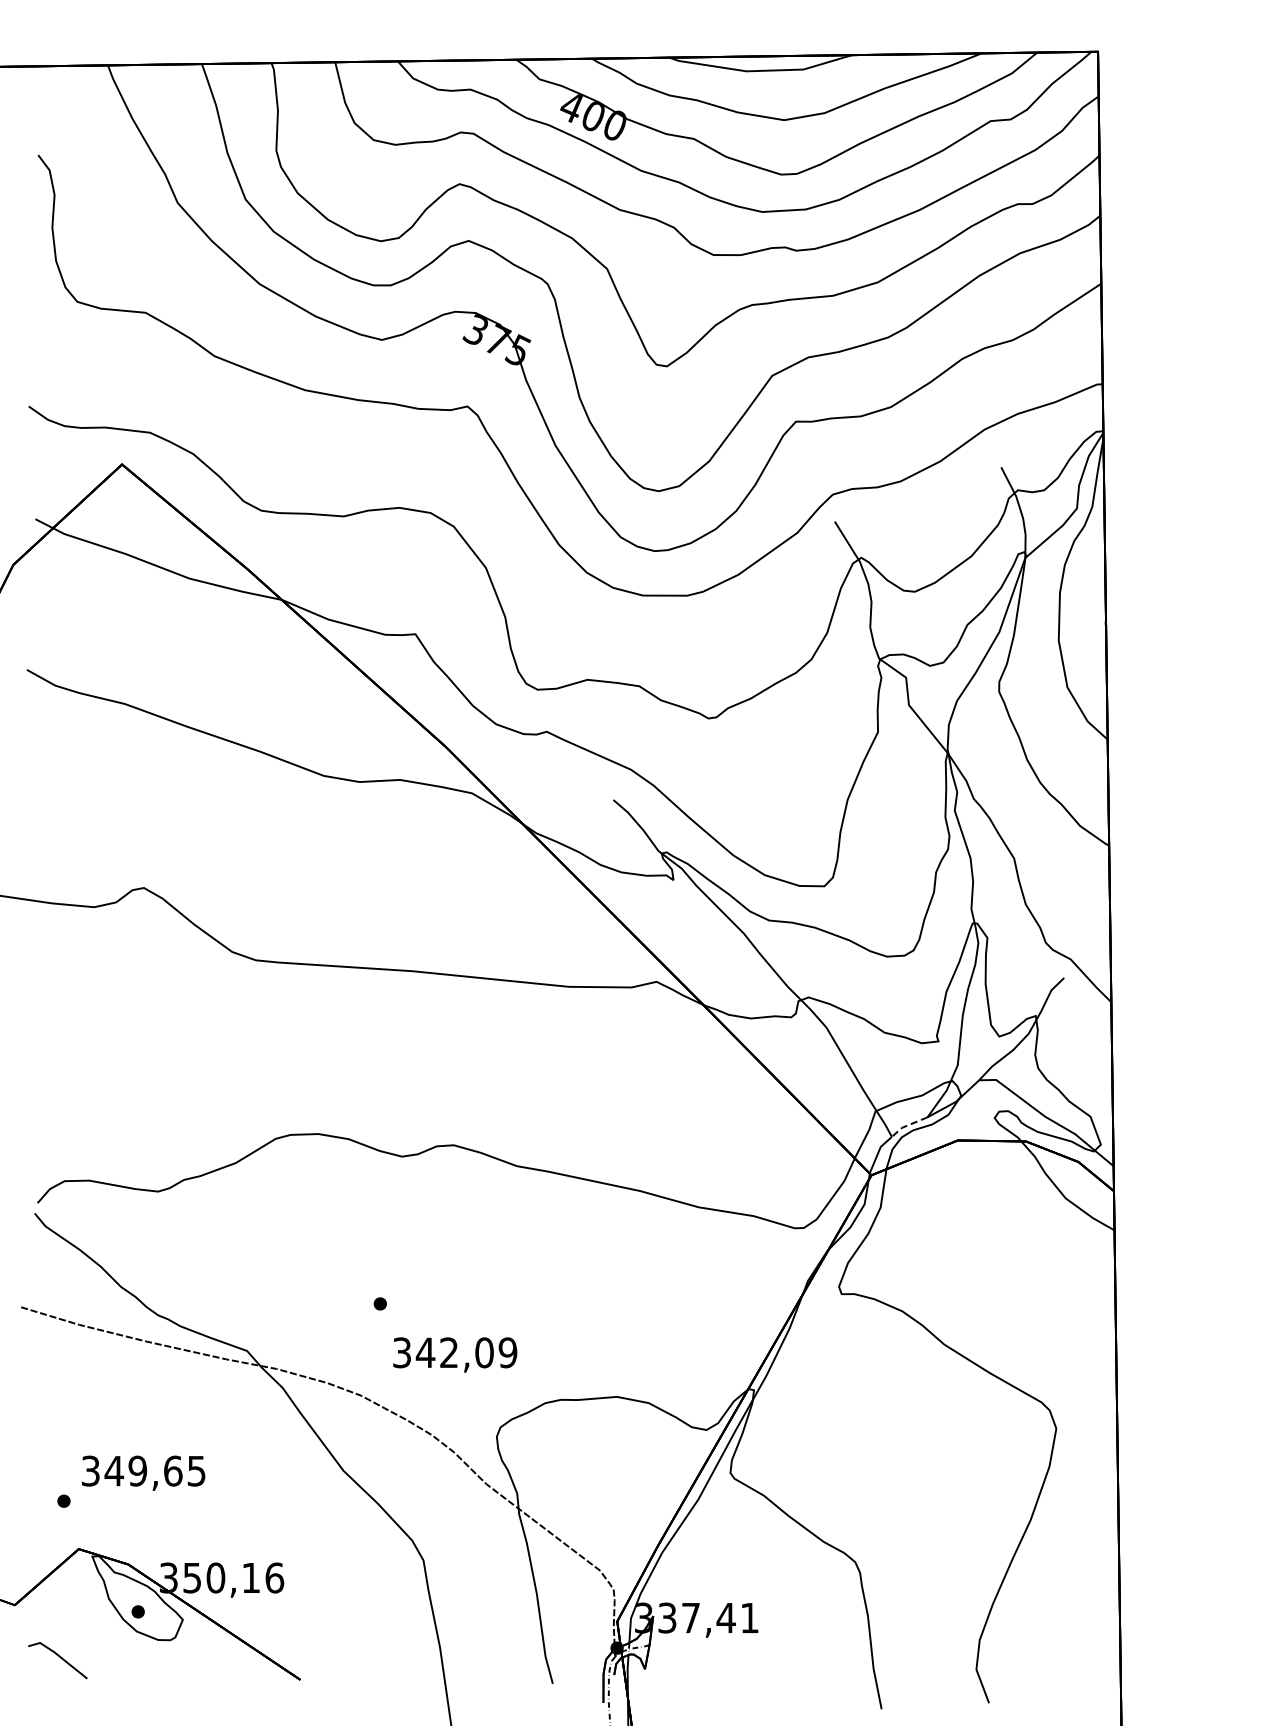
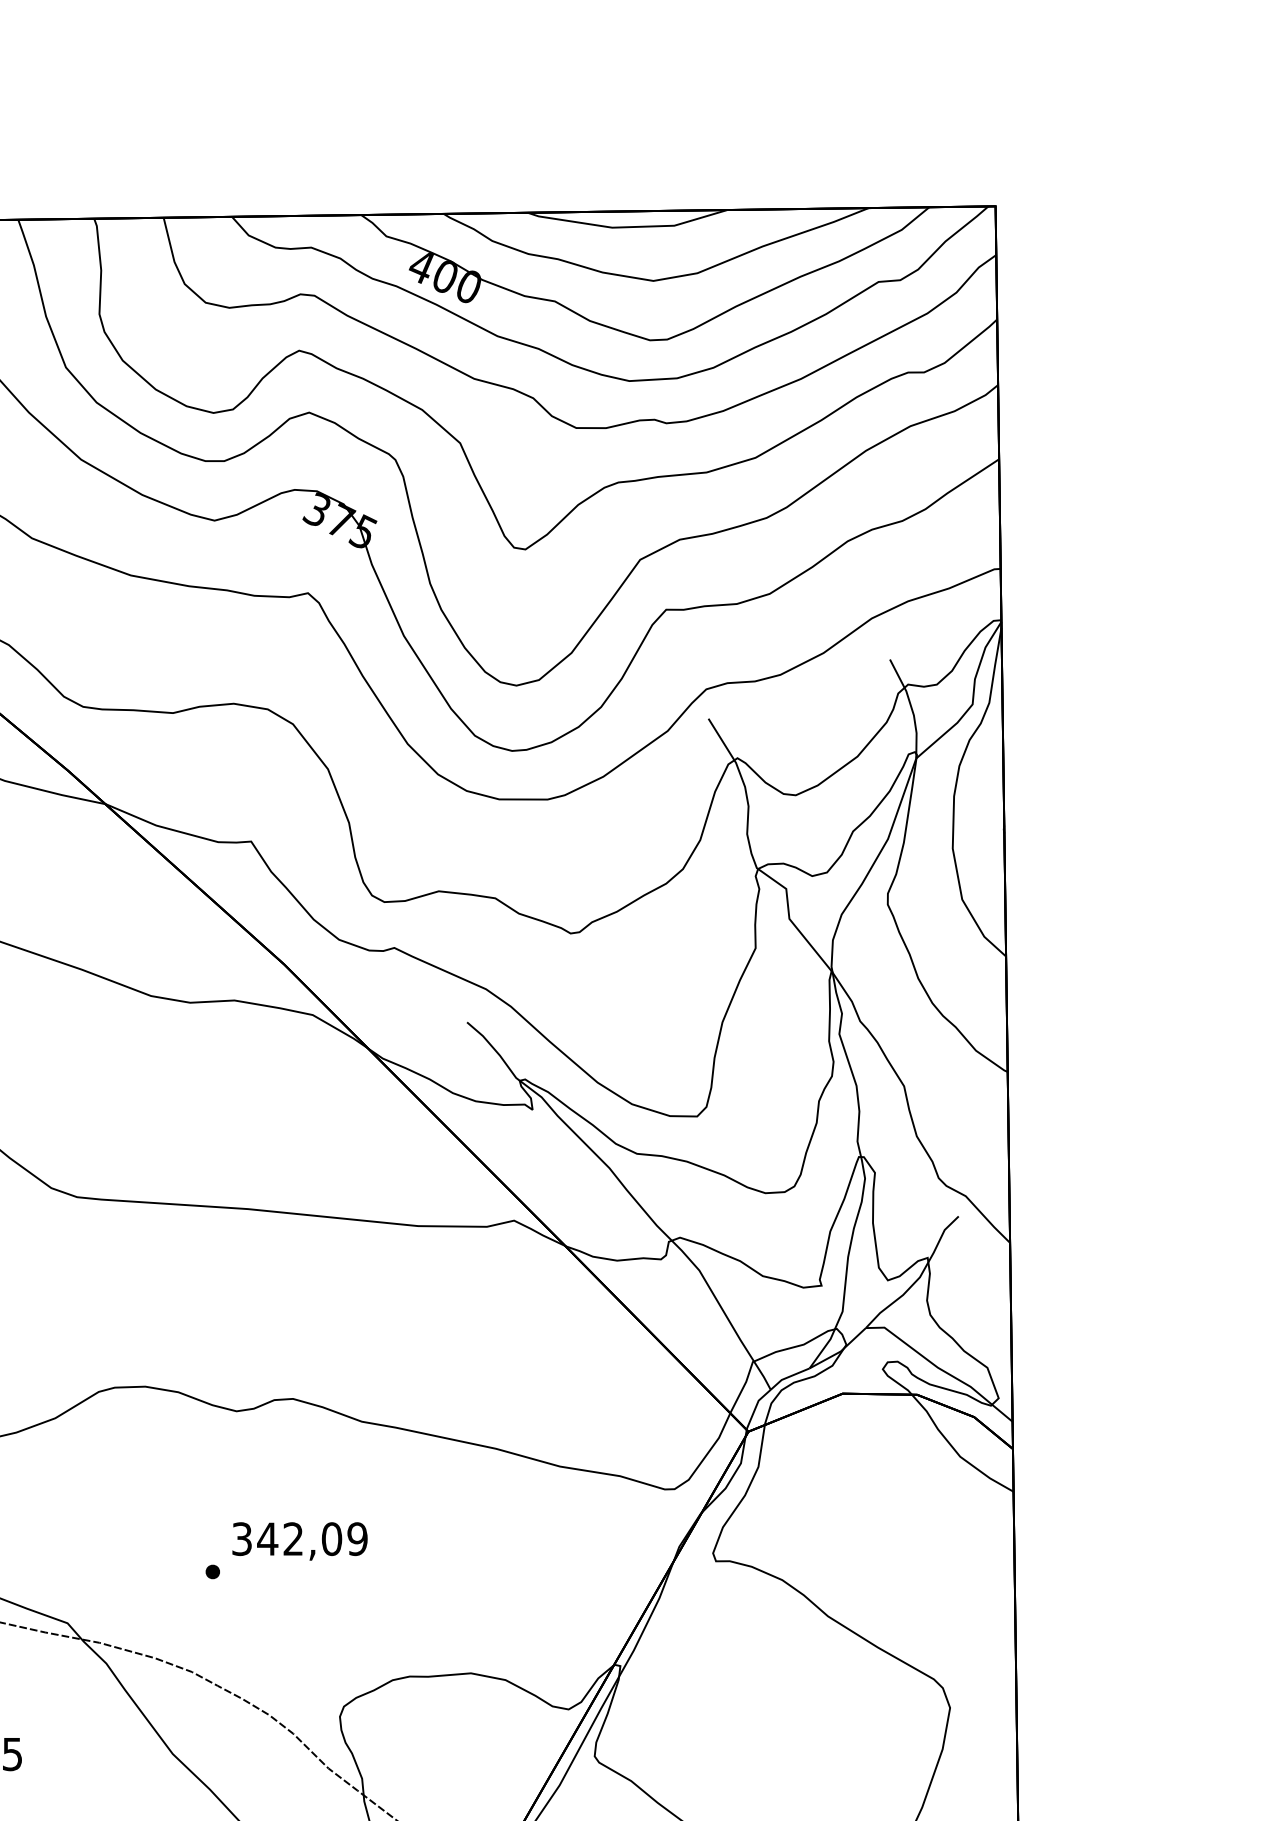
line: (907, 1125) -> (787, 1377), dashed -> solid
text: (455, 1354) -> (300, 1540), moved

